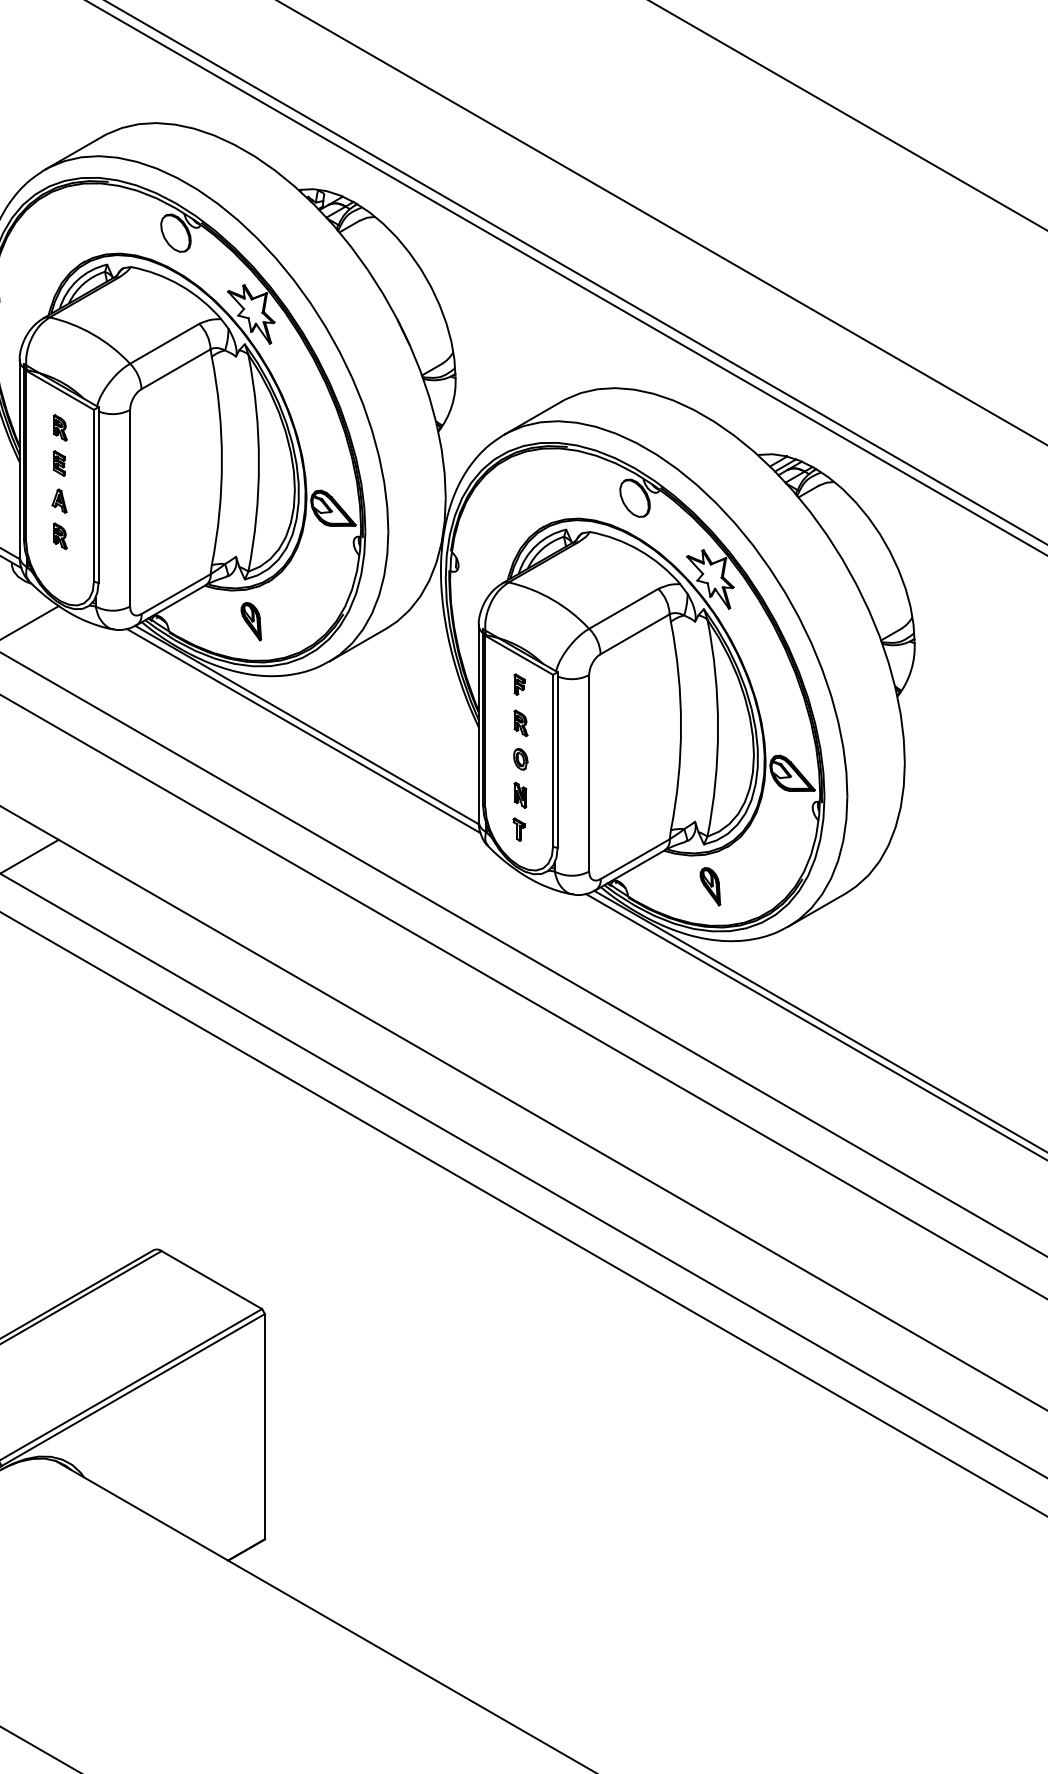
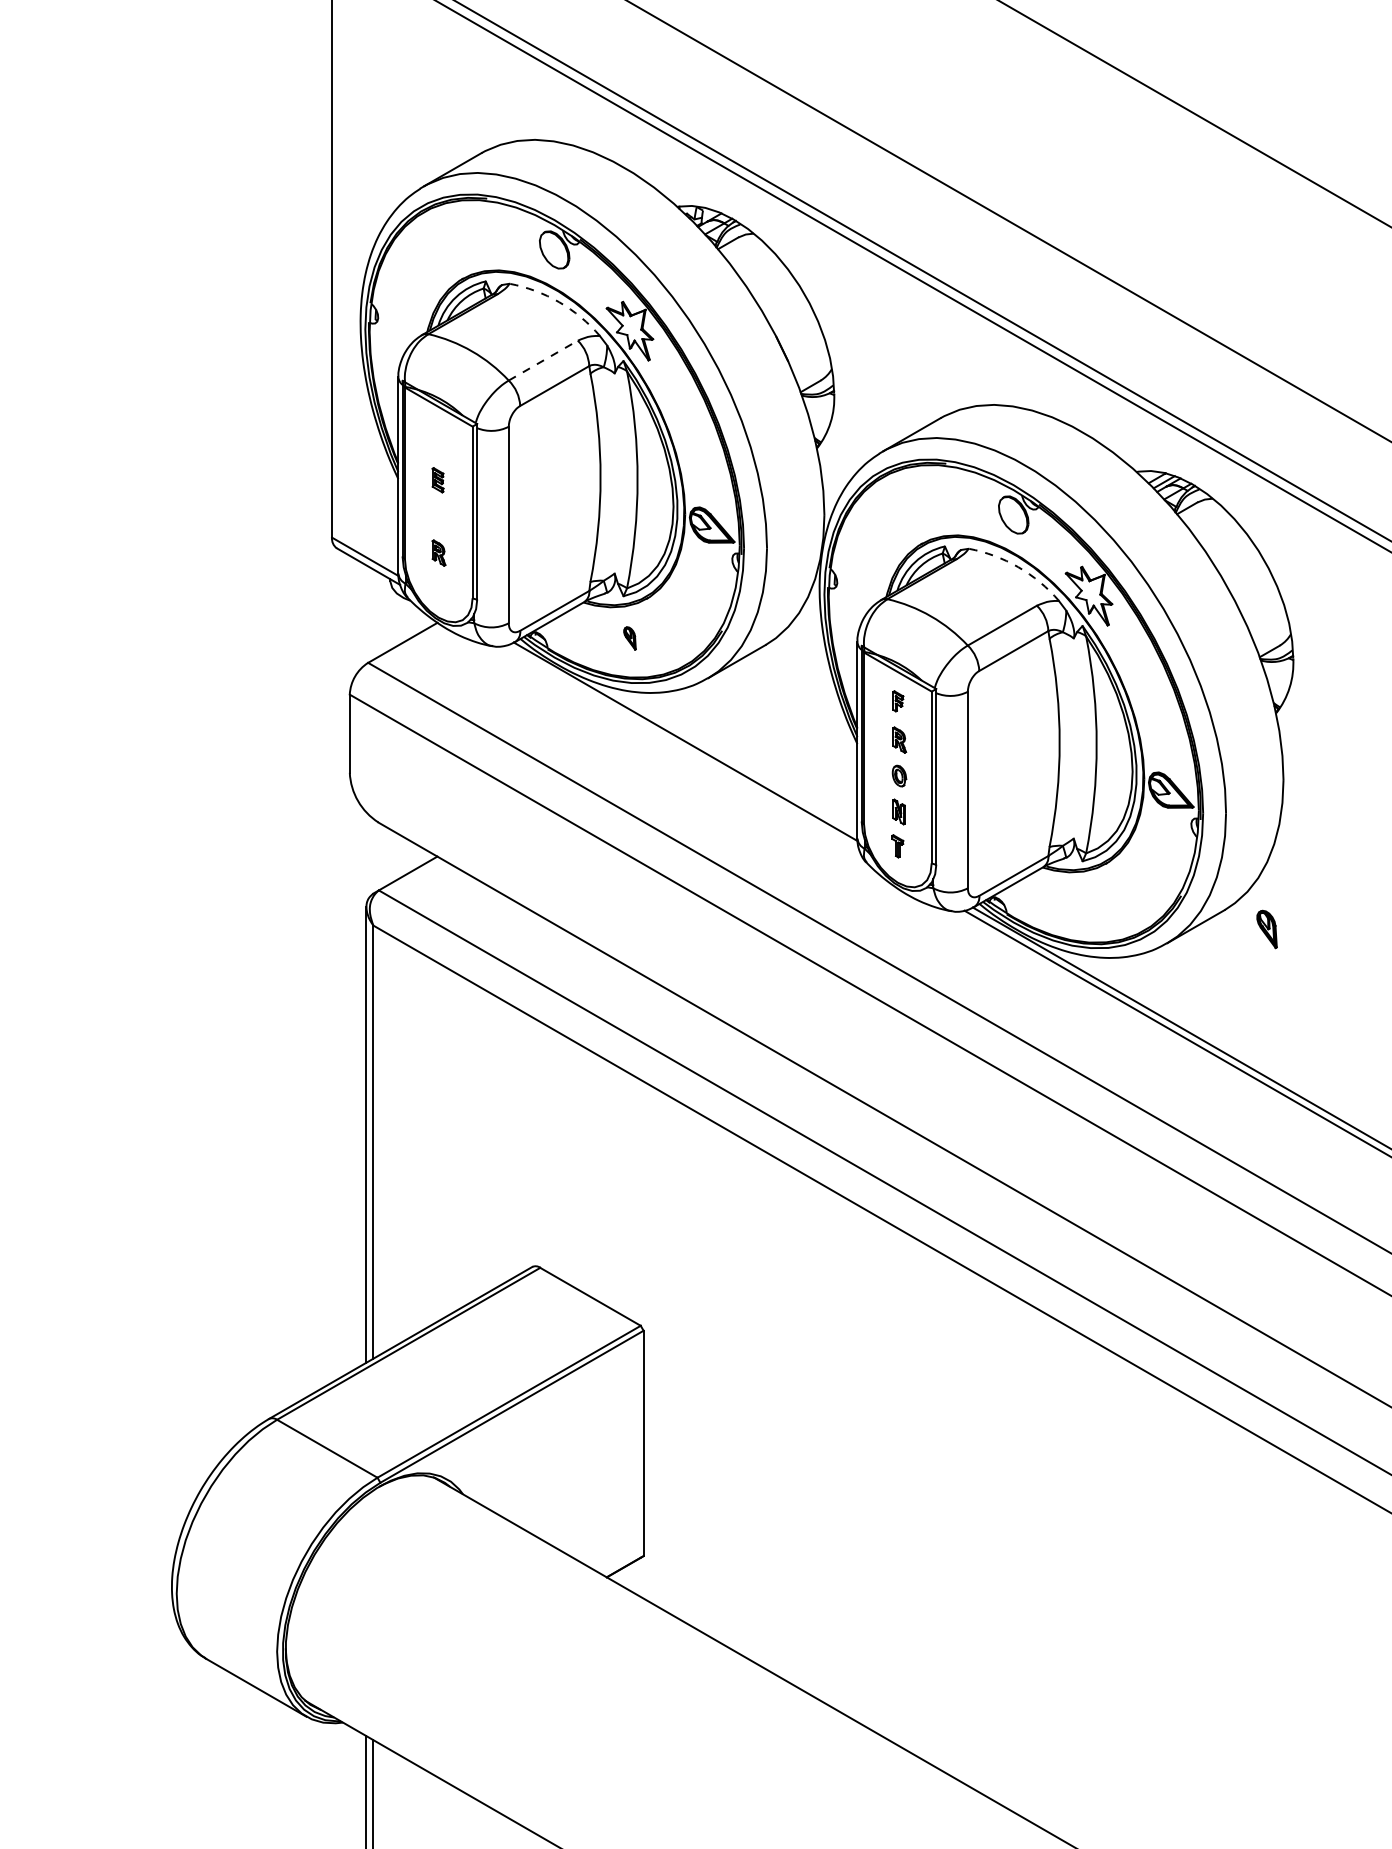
arc: (180, 285) -> (559, 302), solid -> dashed
line: (164, 343) -> (543, 360), solid -> dashed
part: (59, 427) -> (438, 444), removed
part: (59, 500) -> (438, 517), removed
arc: (639, 550) -> (1018, 567), solid -> dashed
part: (250, 621) -> (629, 638), size x0.6
line: (303, 730) -> (682, 747), removed
part: (709, 886) -> (1266, 929), moved

